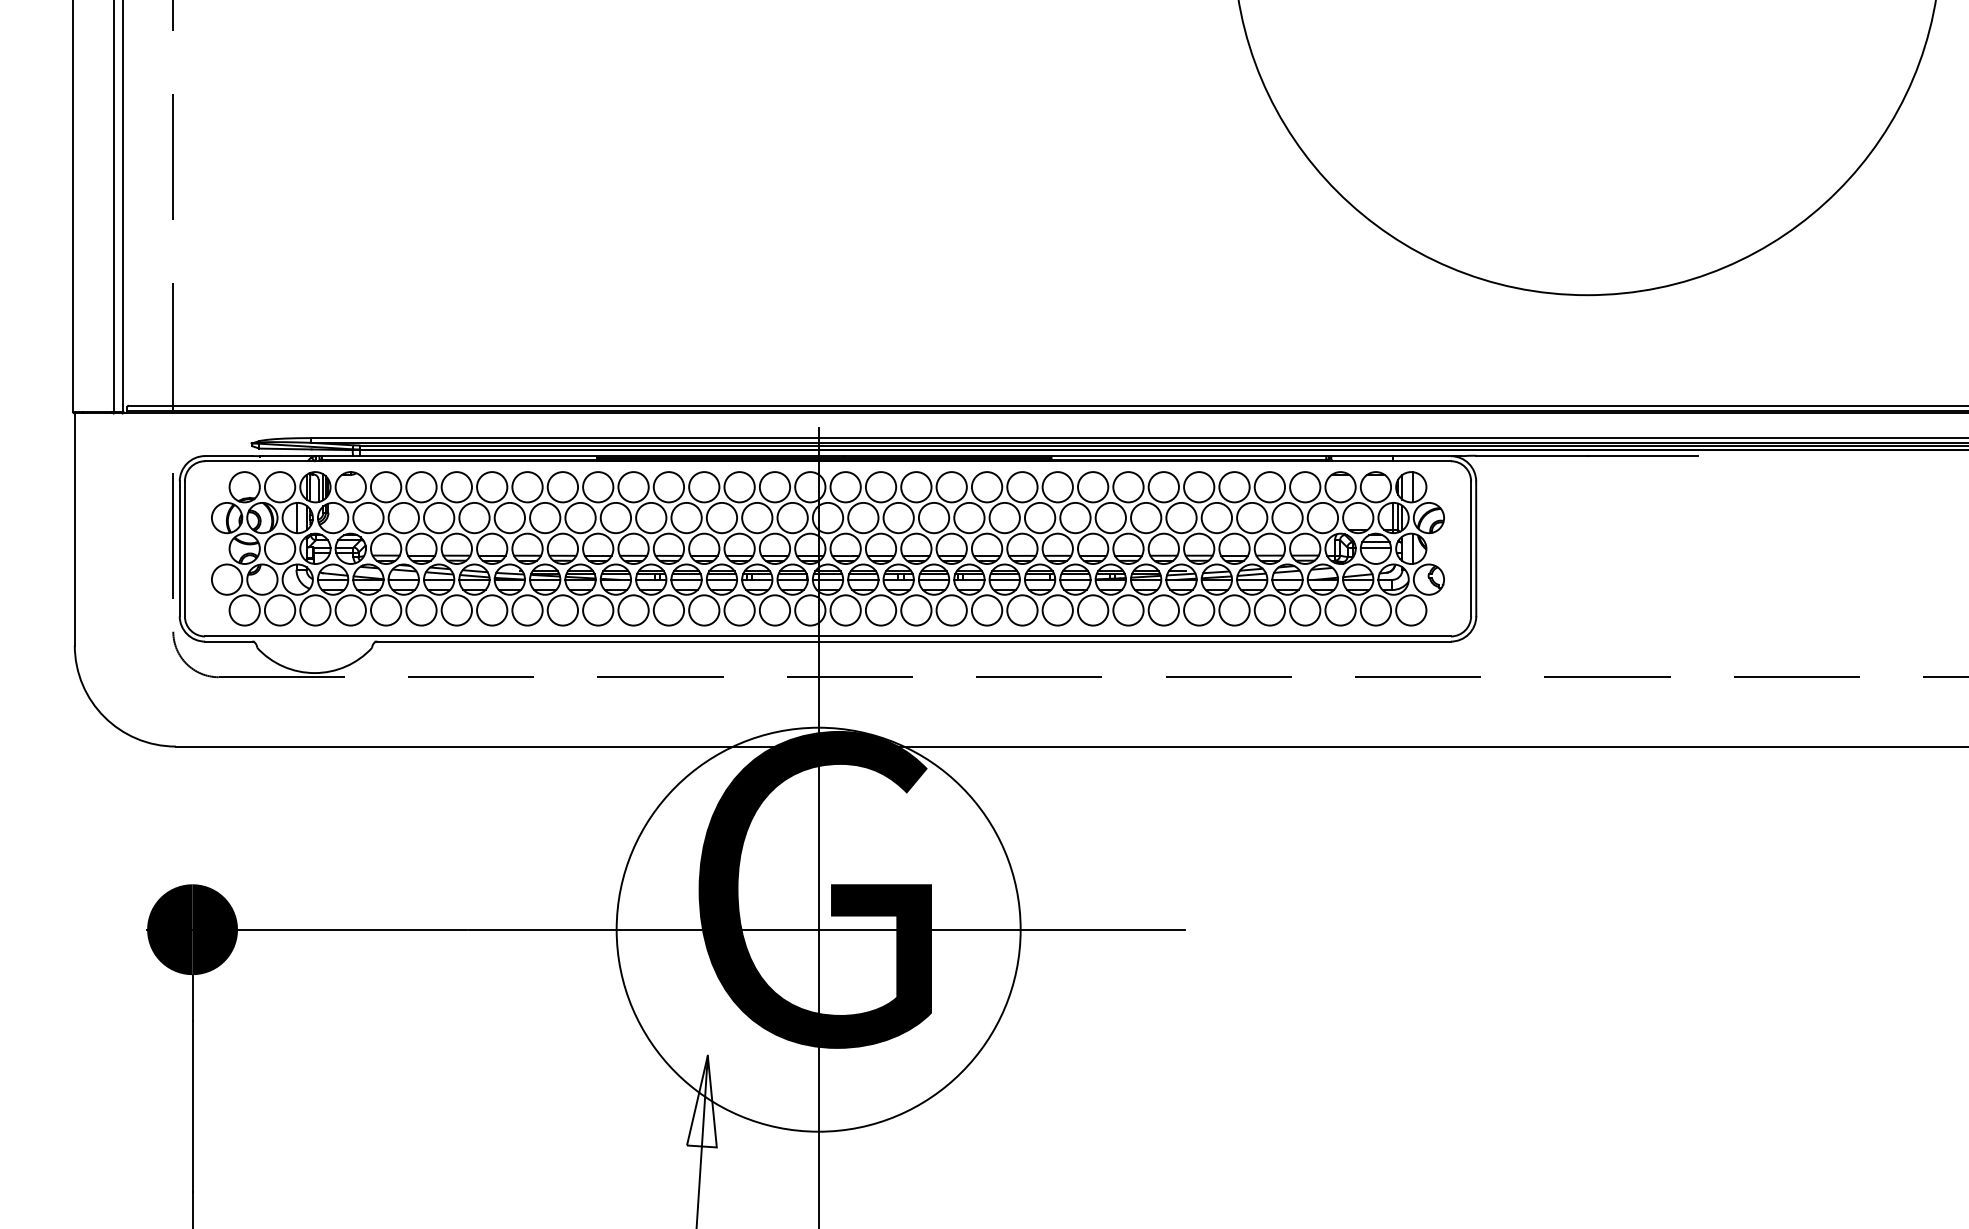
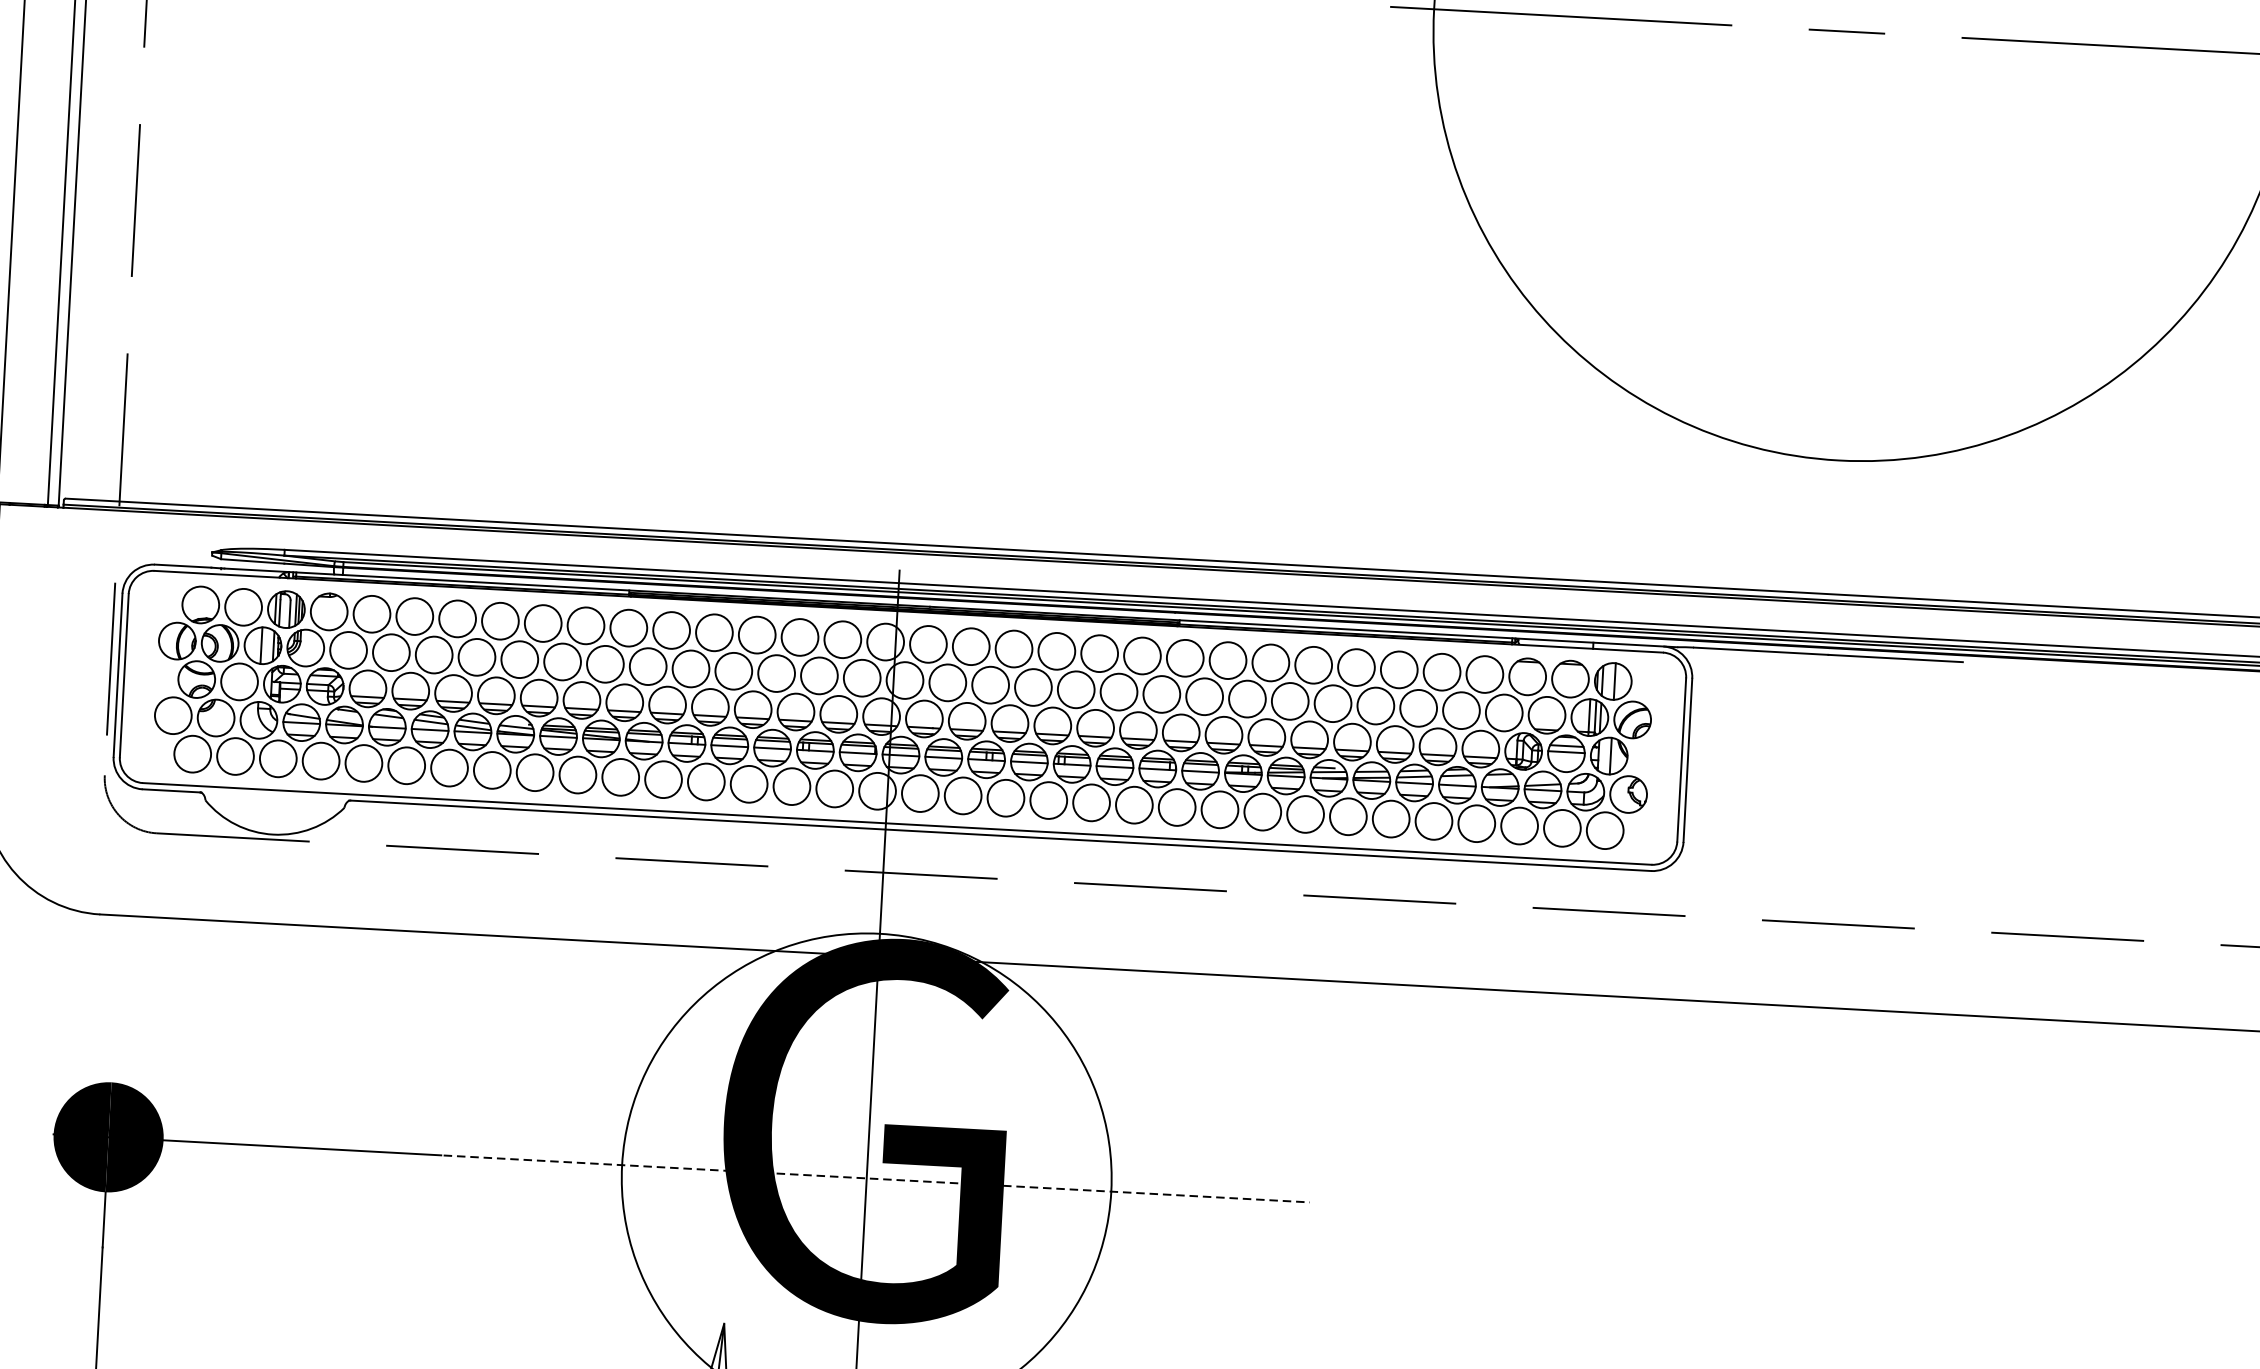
line: (826, 929) -> (876, 1178), solid -> dashed

